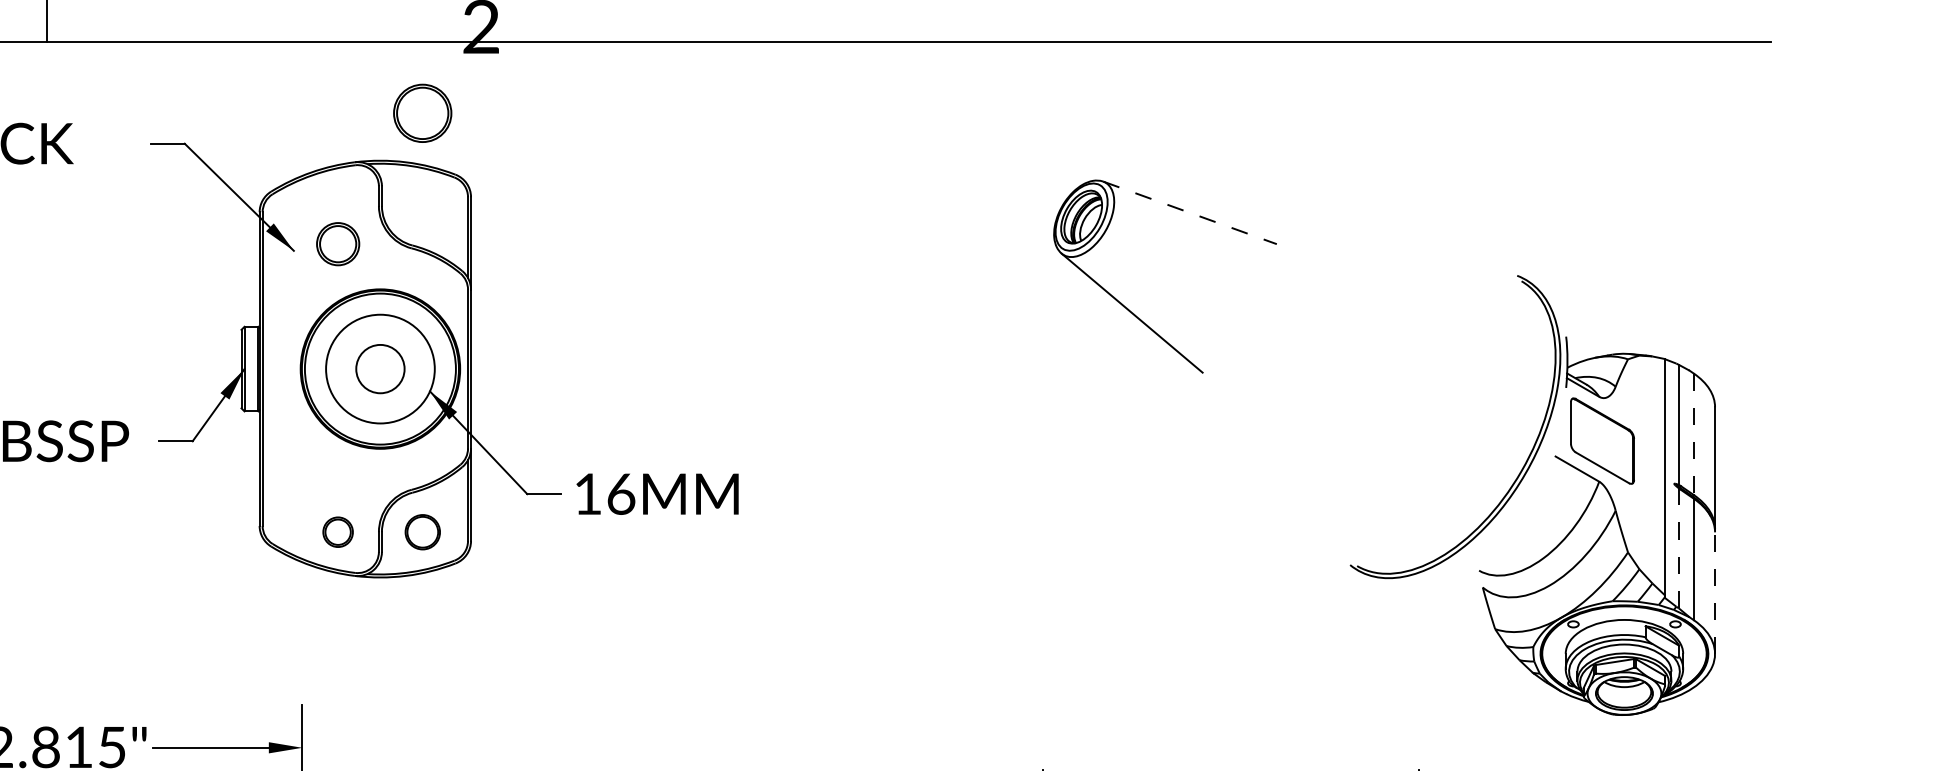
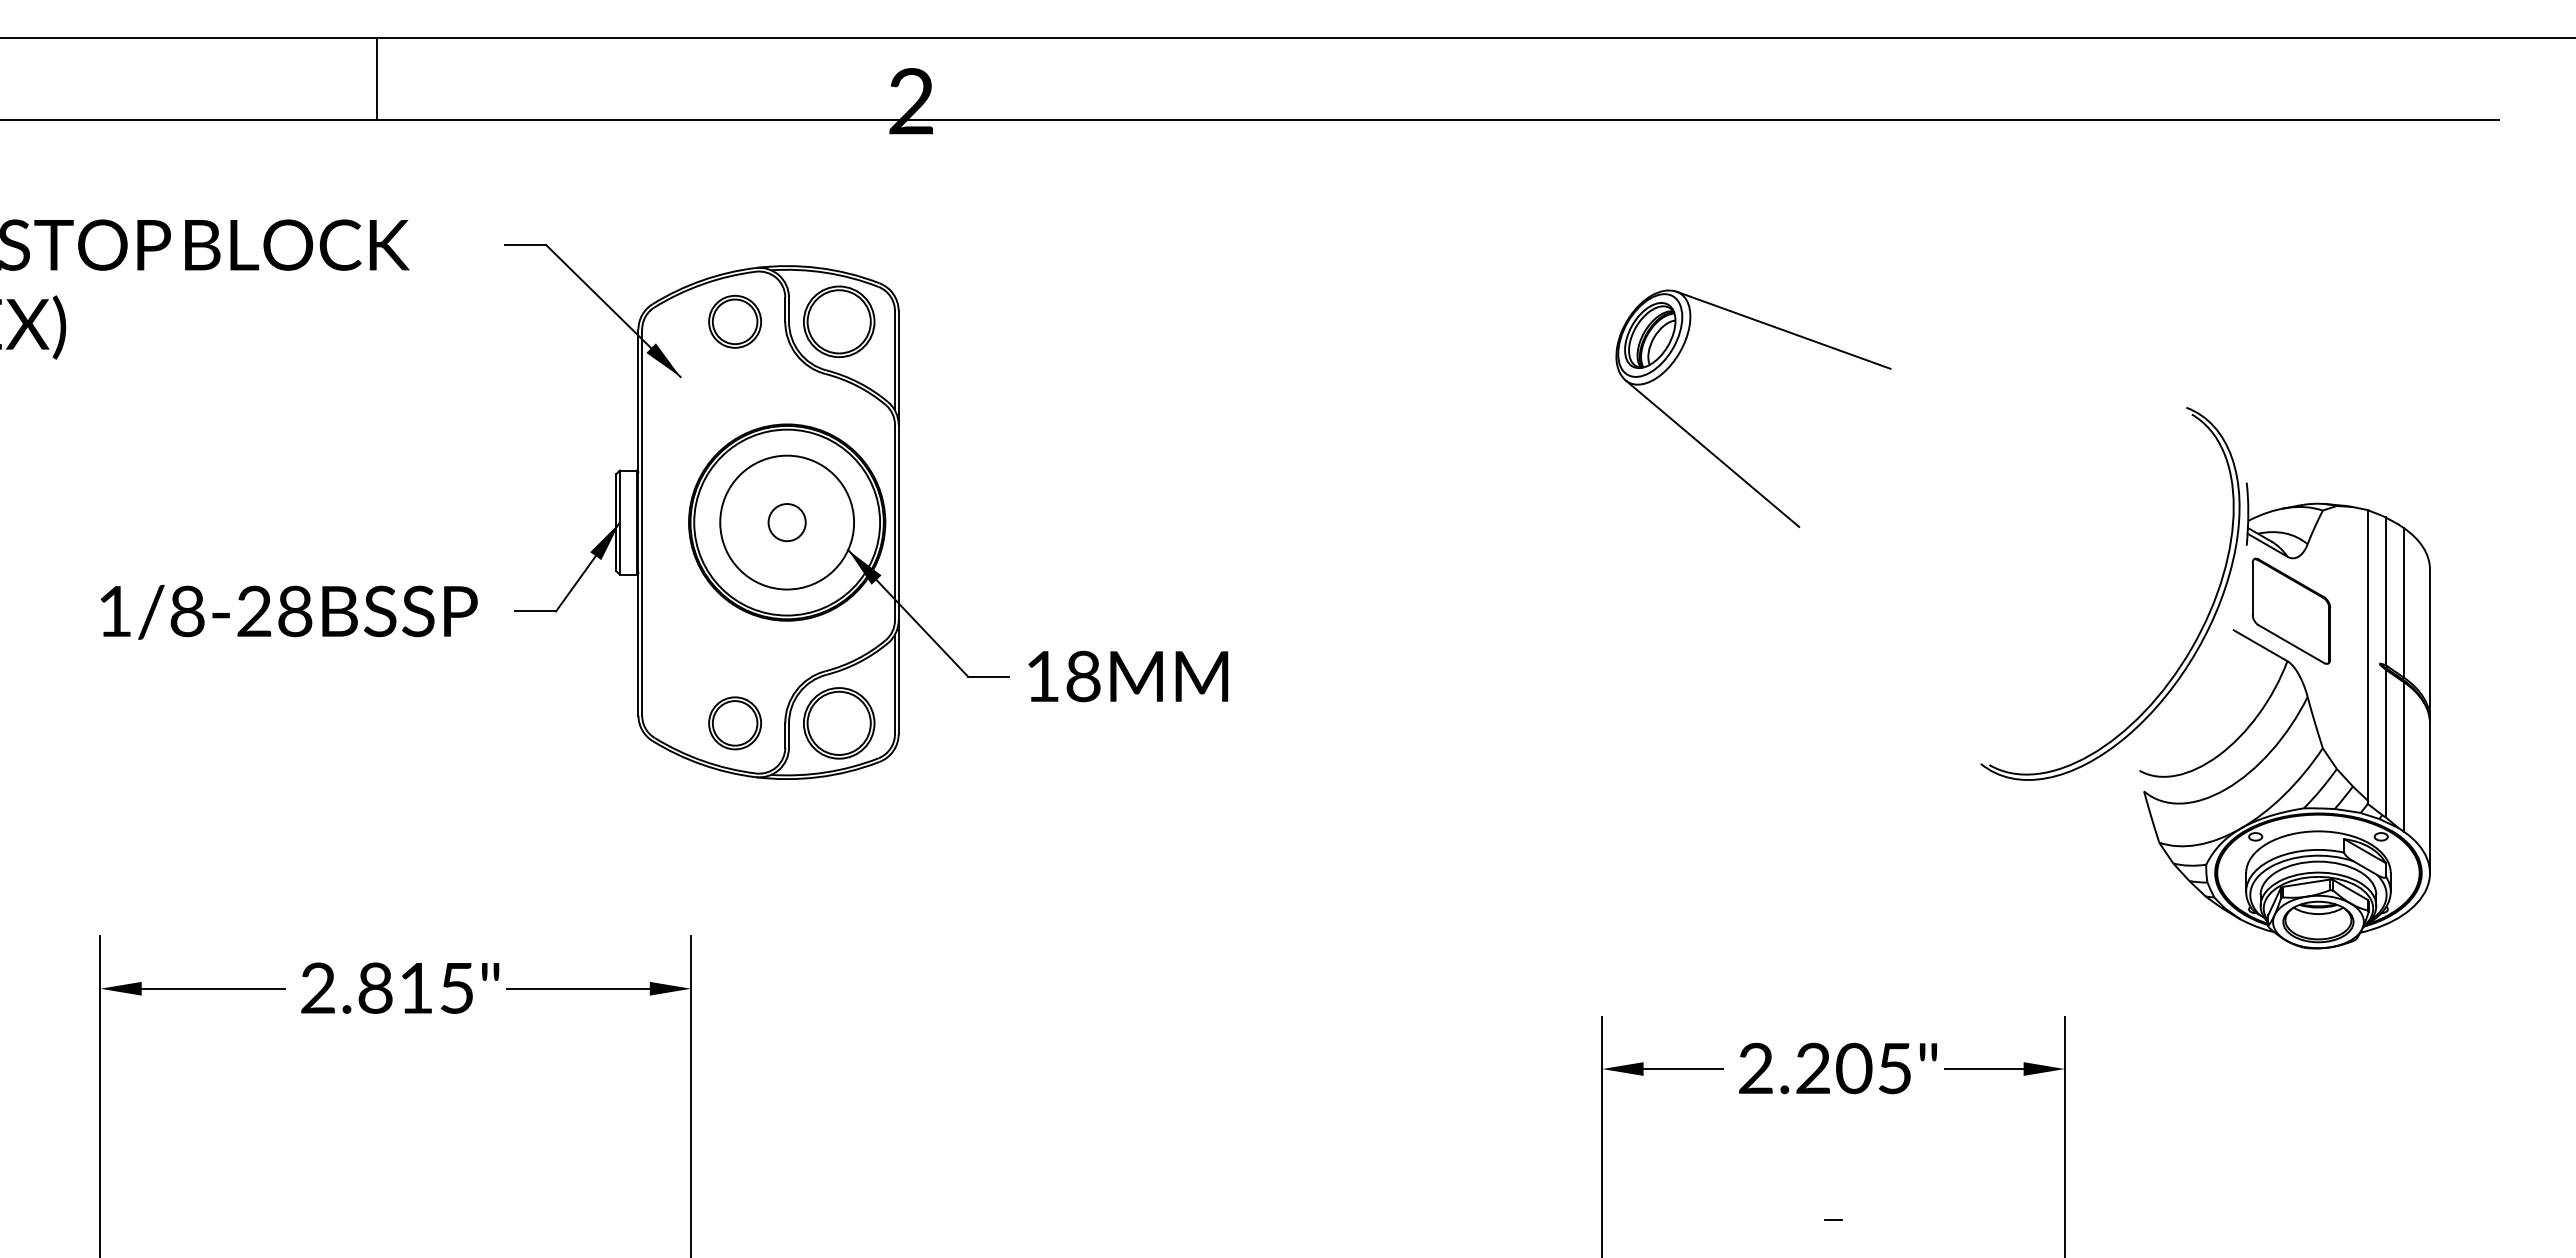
part: (422, 113) -> (839, 321), moved
line: (1189, 213) -> (1783, 330), dashed -> solid
part: (337, 243) -> (734, 321), moved
circle: (379, 369) -> (786, 522), size x0.62
line: (1693, 434) -> (2403, 602), dashed -> solid
text: (621, 493) -> (1083, 675), 16MM -> 18MM
part: (337, 532) -> (734, 723), size x1.43
part: (422, 532) -> (839, 723), size x1.67
line: (1678, 548) -> (2385, 743), dashed -> solid
line: (1714, 593) -> (2429, 798), dashed -> solid

